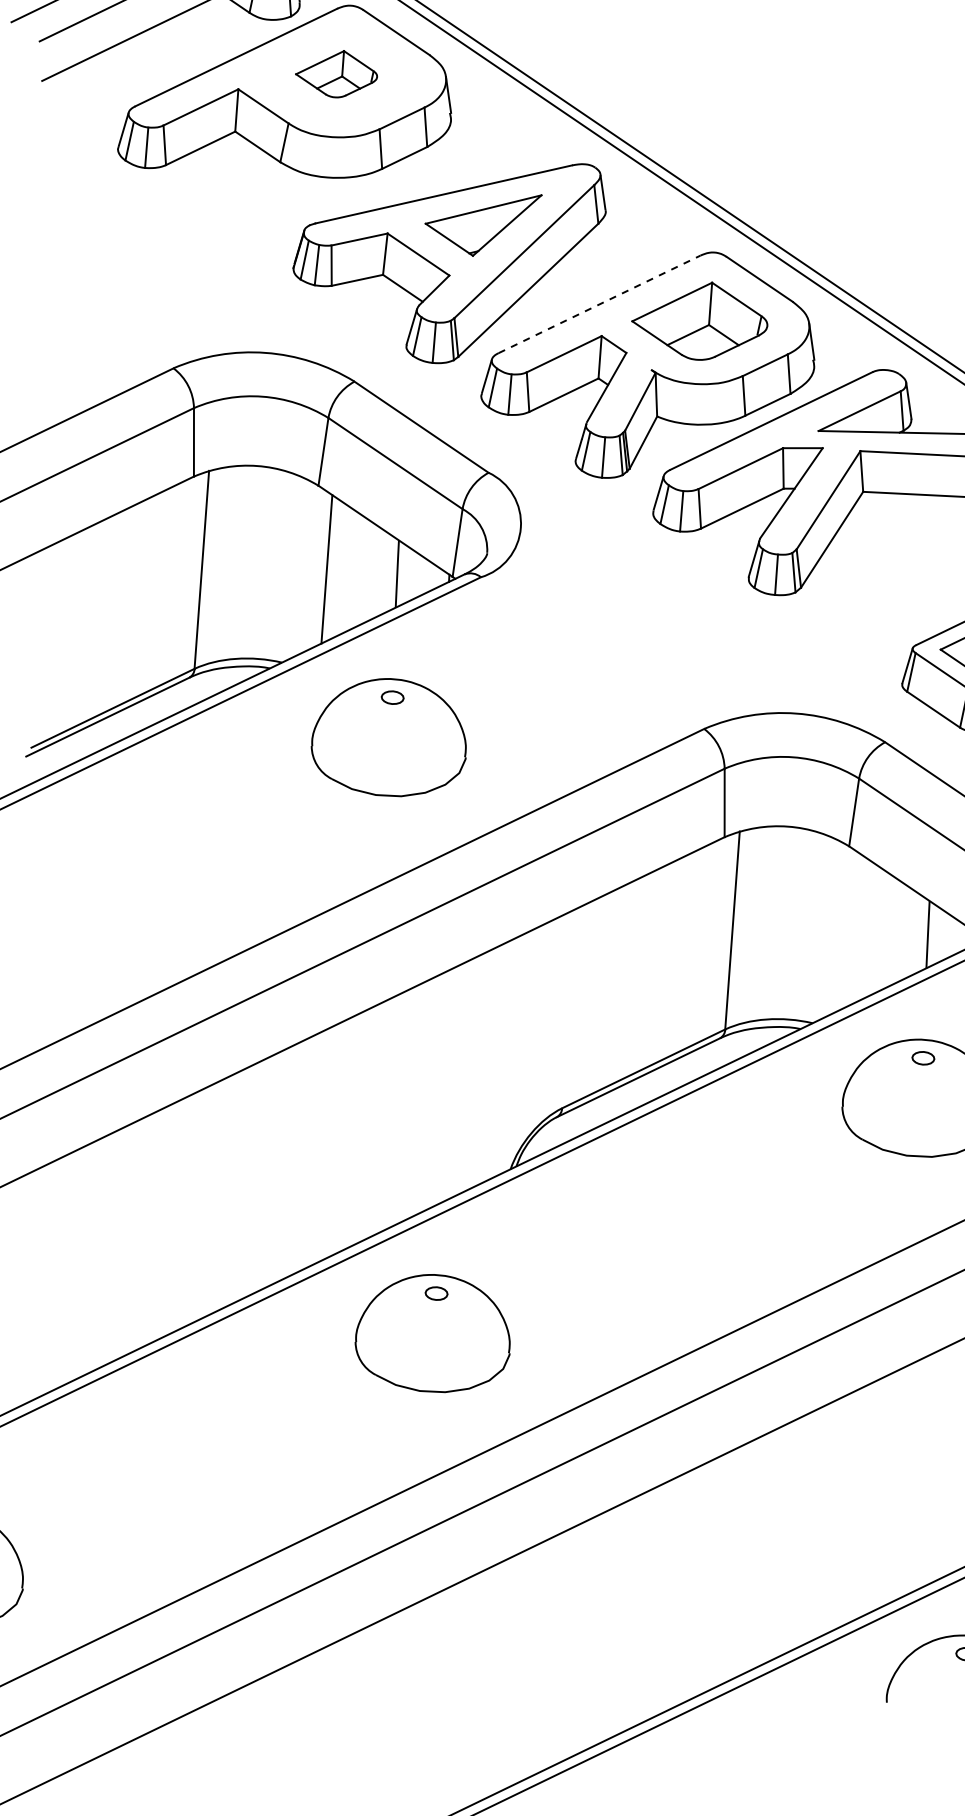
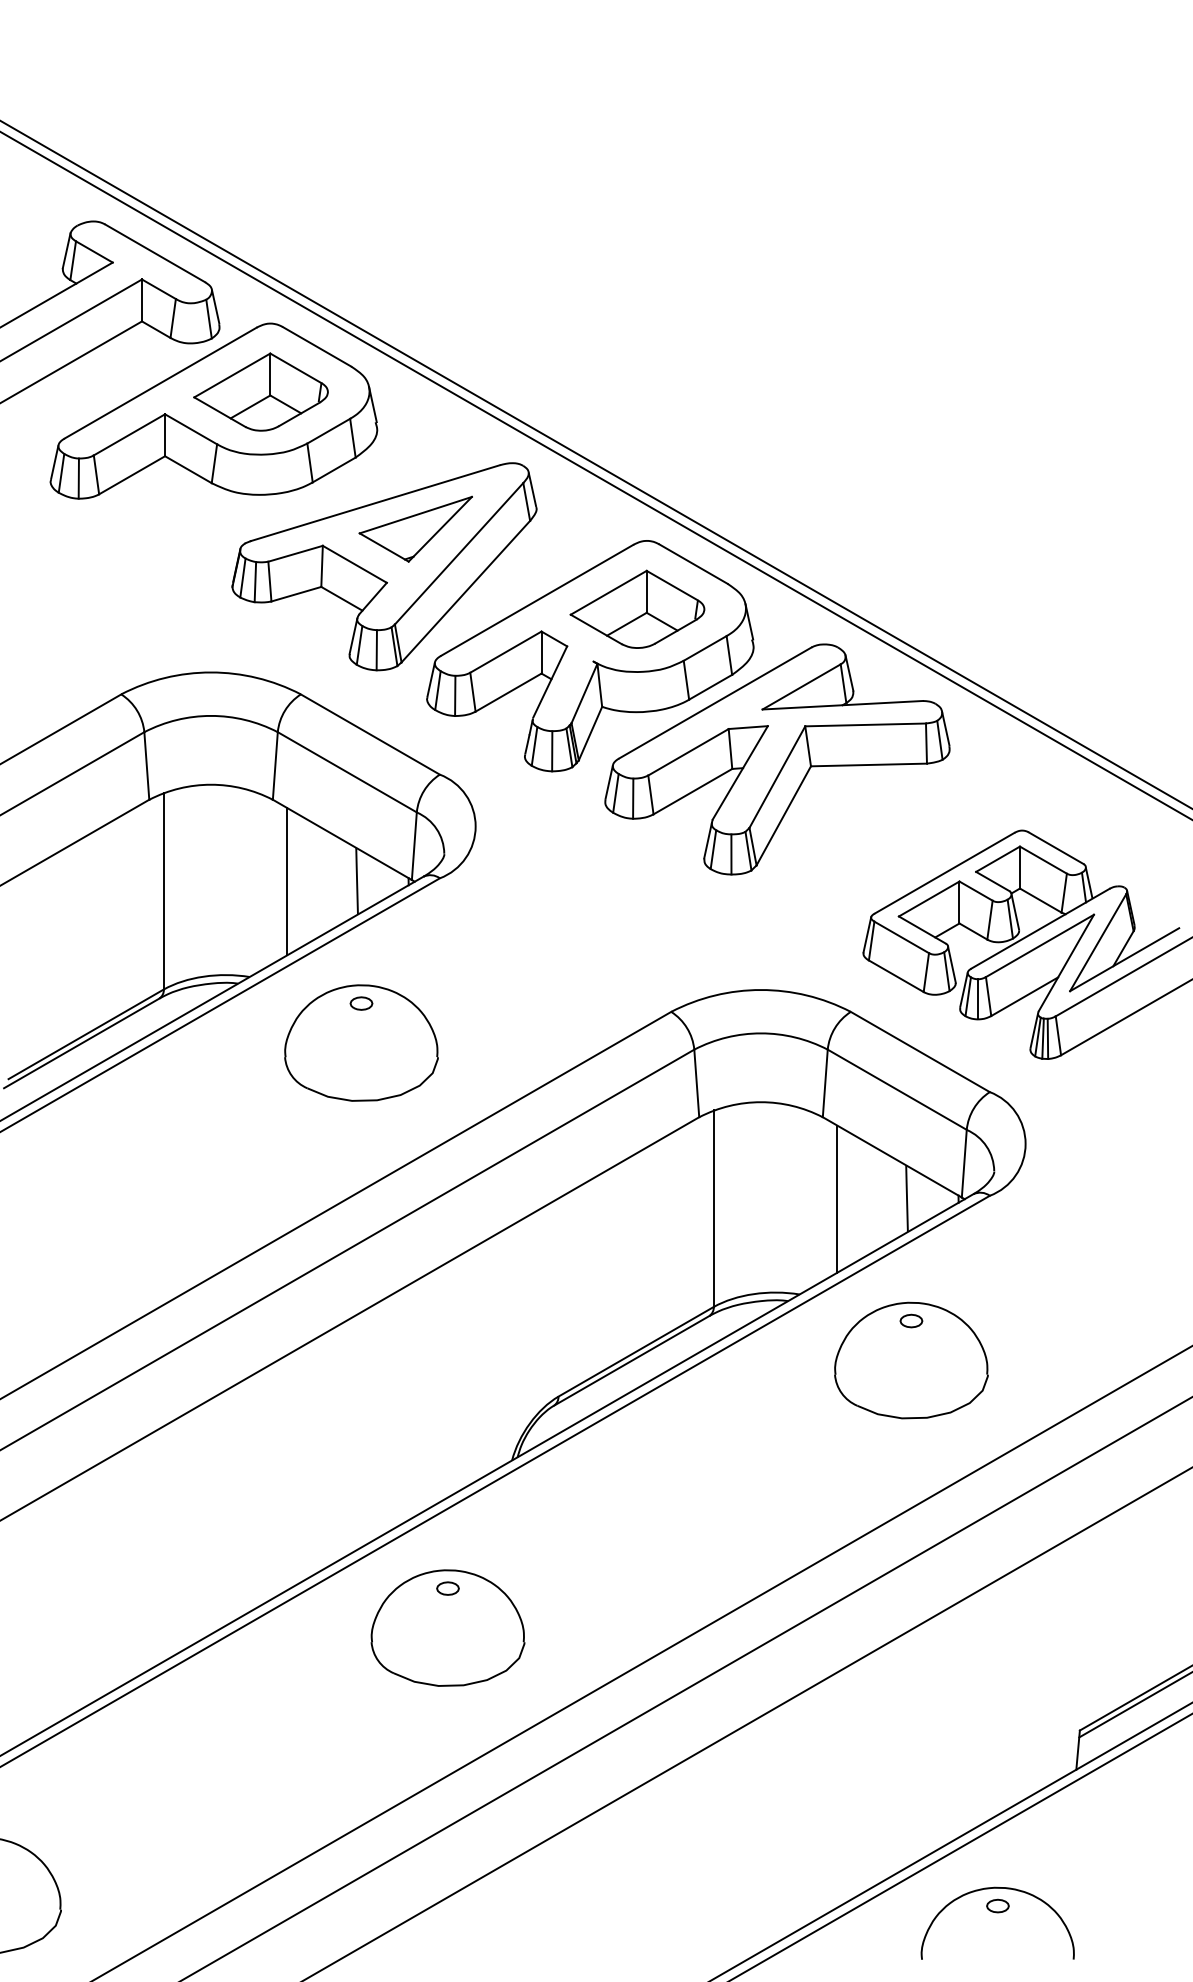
part: (336, 73) -> (260, 391), size x1.67
line: (599, 304) -> (537, 600), dashed -> solid
line: (857, 929) -> (837, 1198), added

